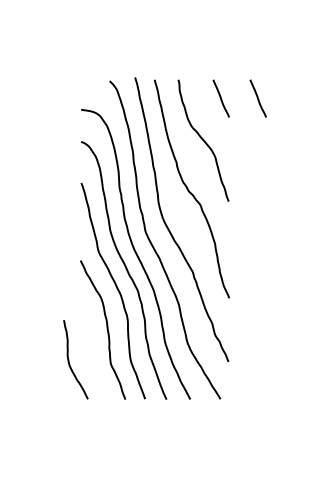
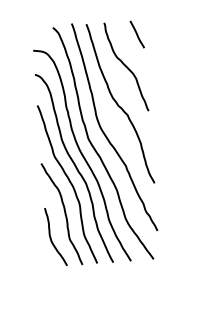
line: (257, 98) -> (164, 32), removed
curve: (69, 359) -> (51, 237), moved

